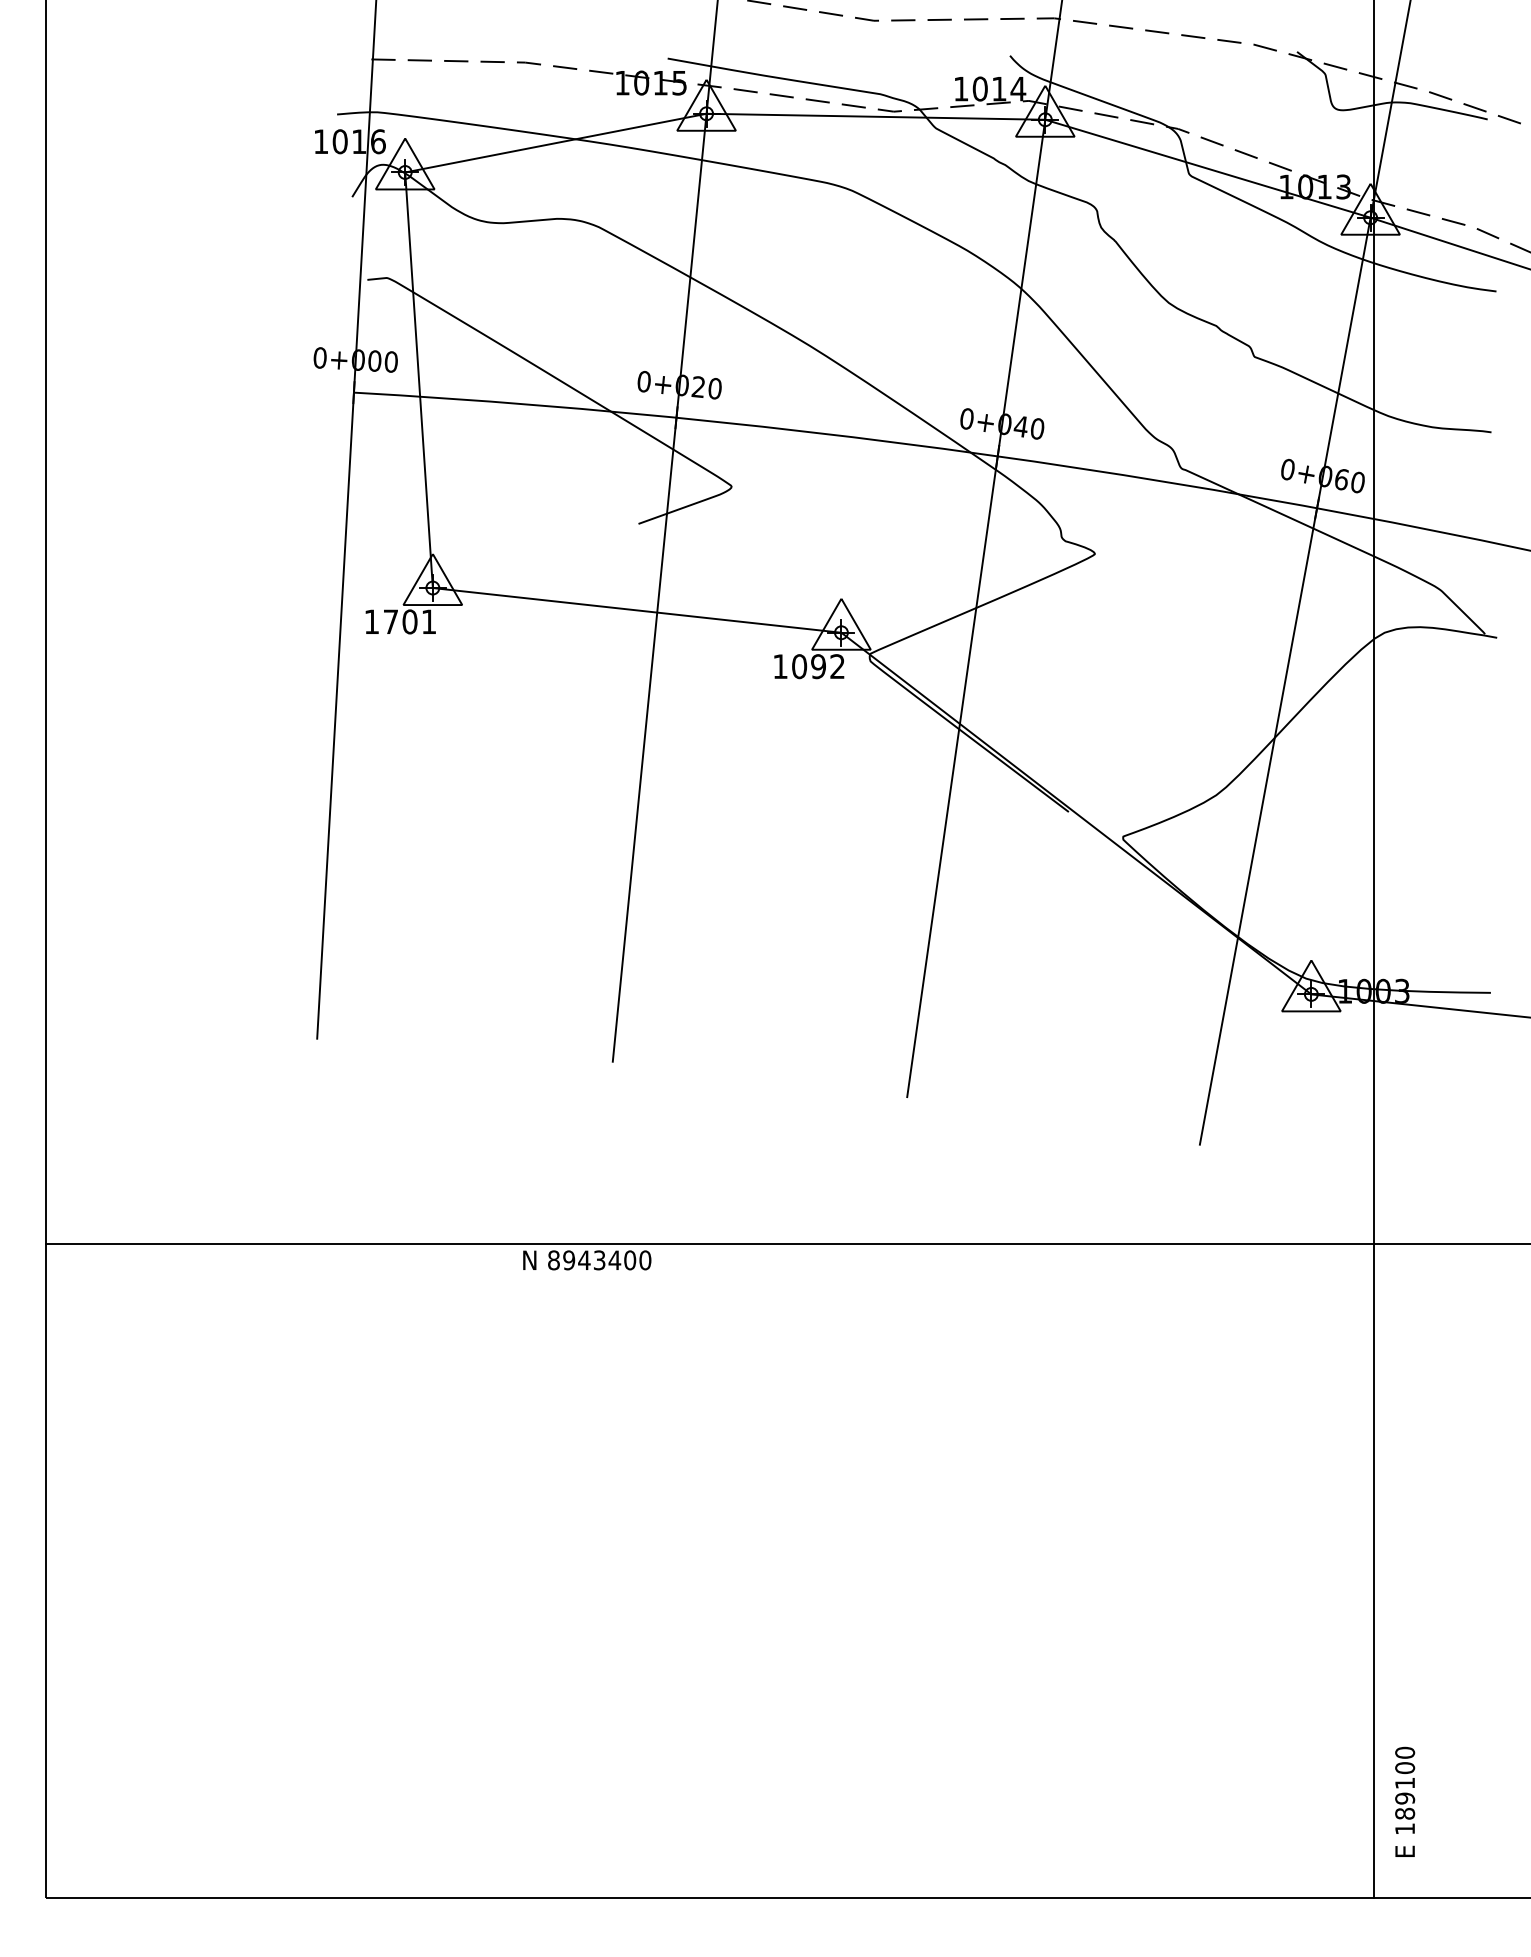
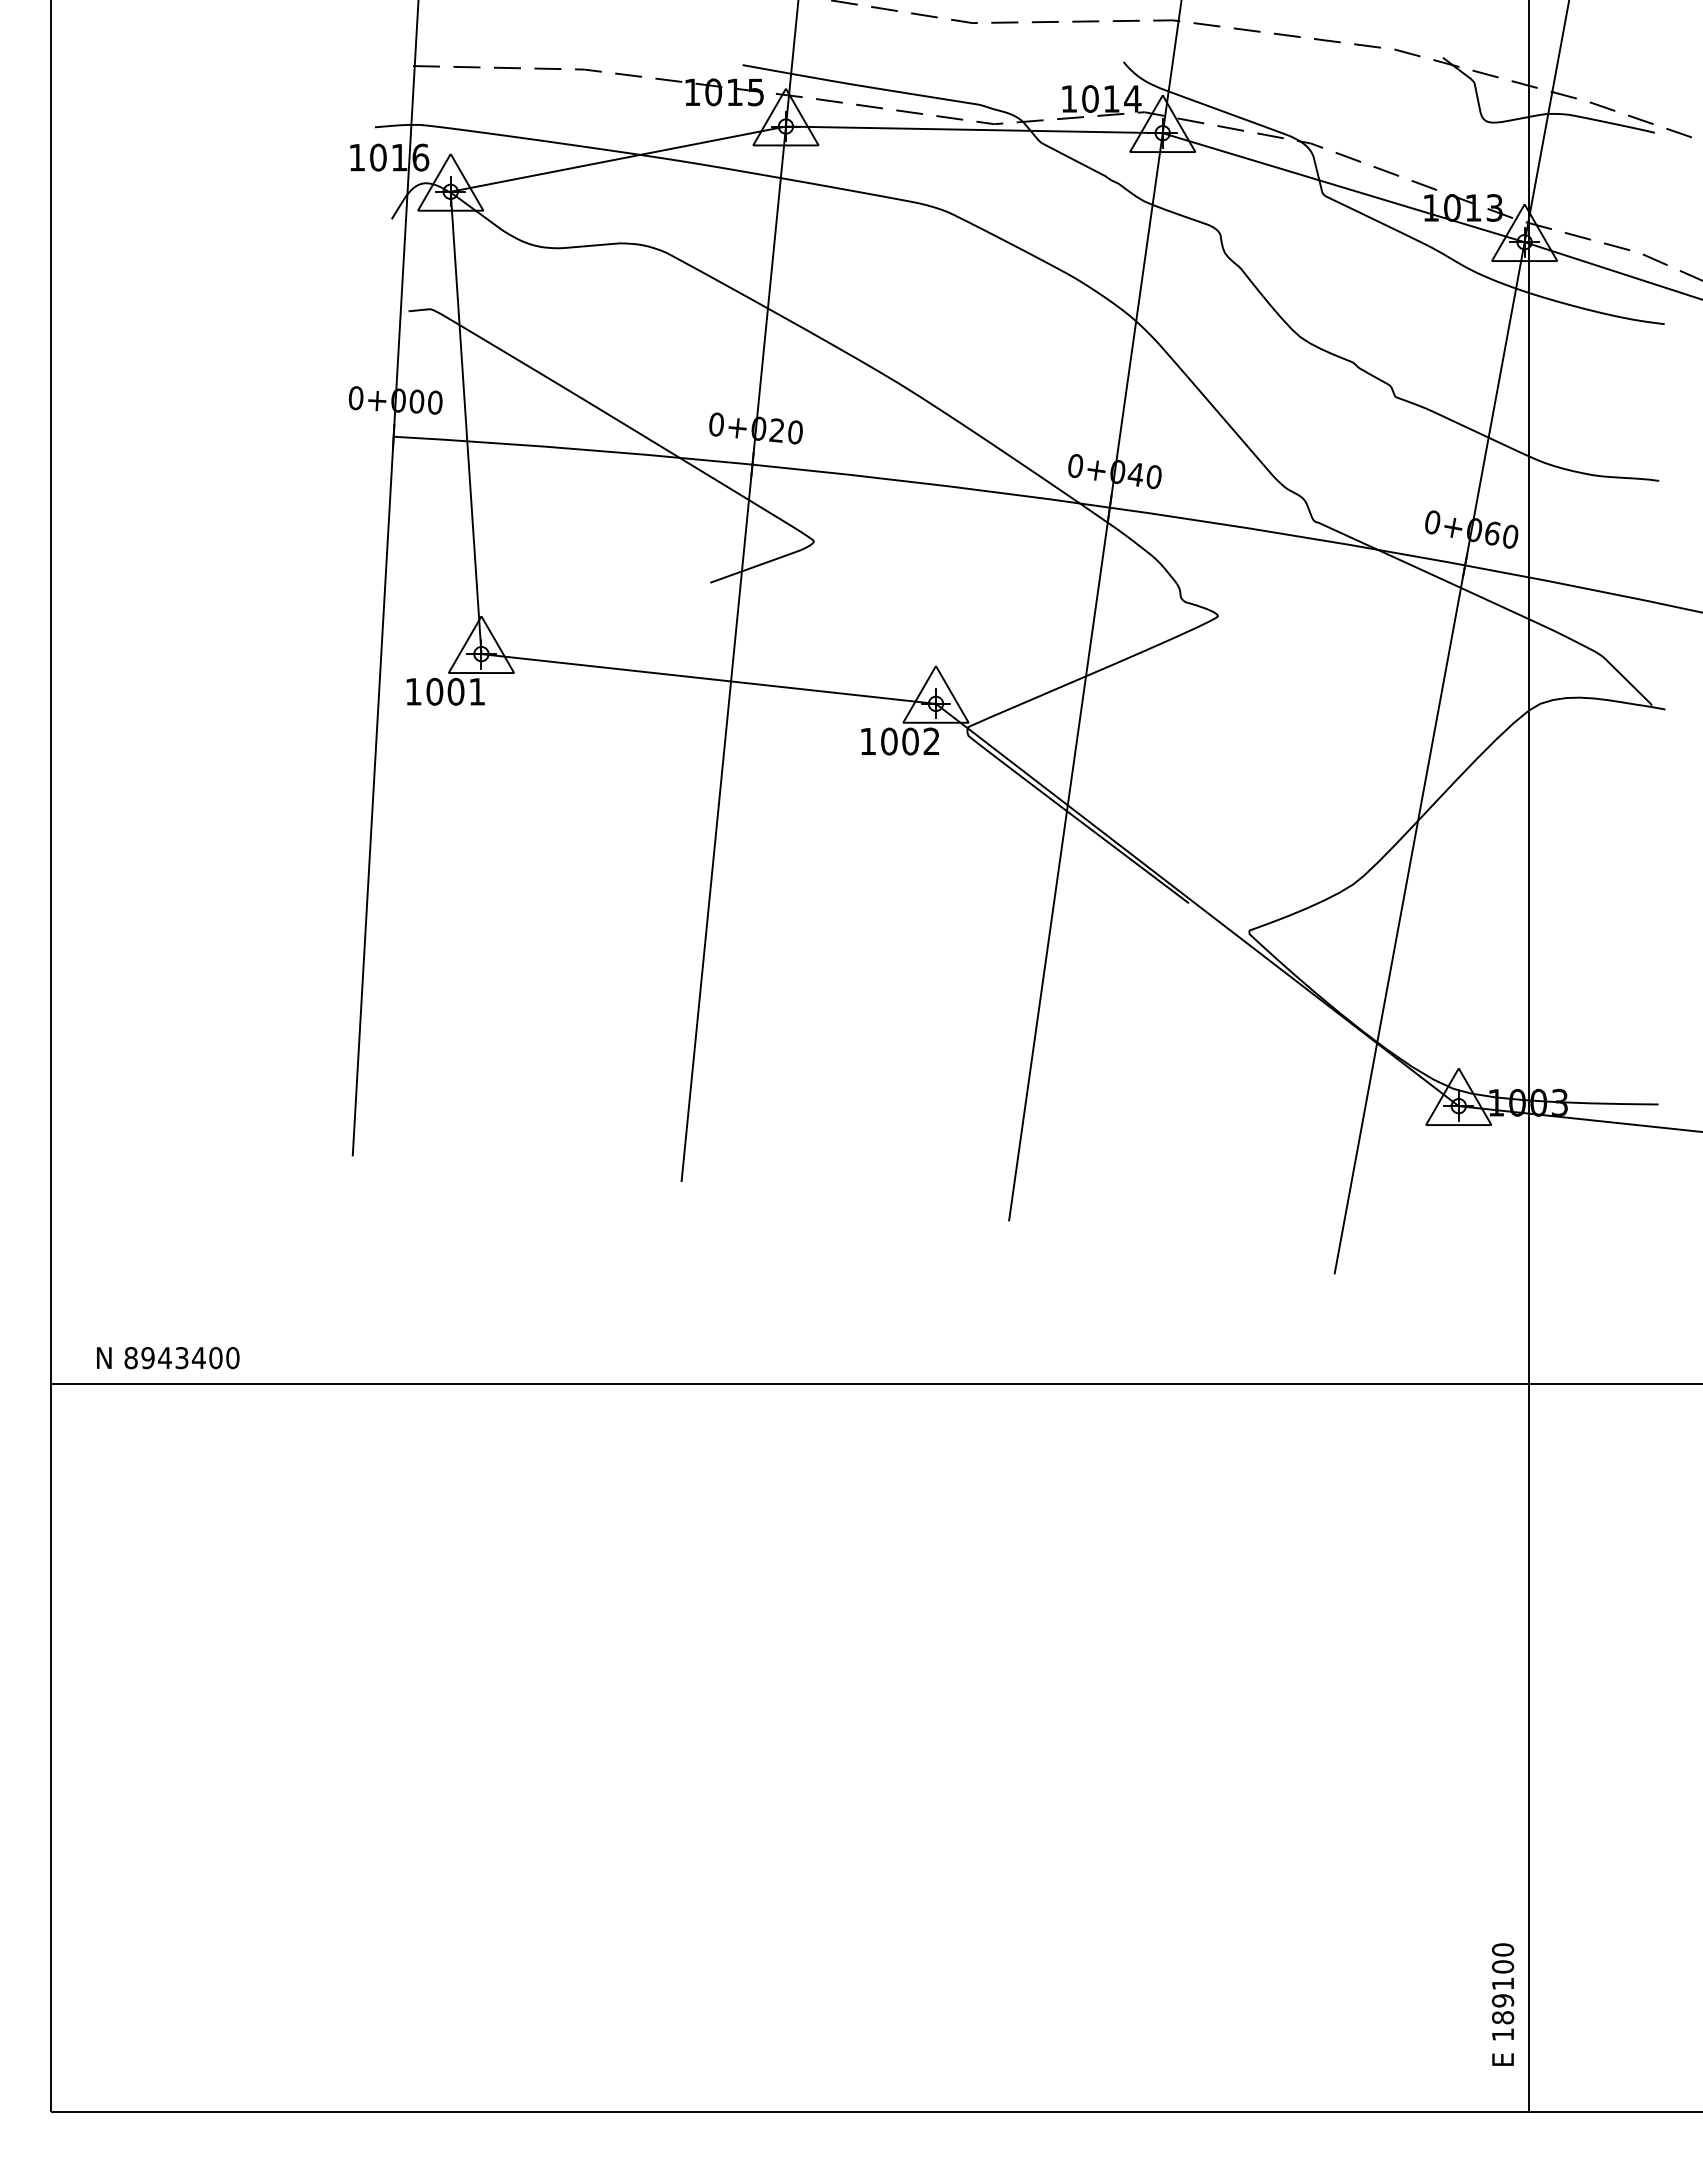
text: (390, 621) -> (434, 691), 1701 -> 1001
text: (818, 666) -> (910, 741), 1092 -> 1002
text: (587, 1260) -> (168, 1358), moved
text: (1405, 1801) -> (1503, 2004), moved

